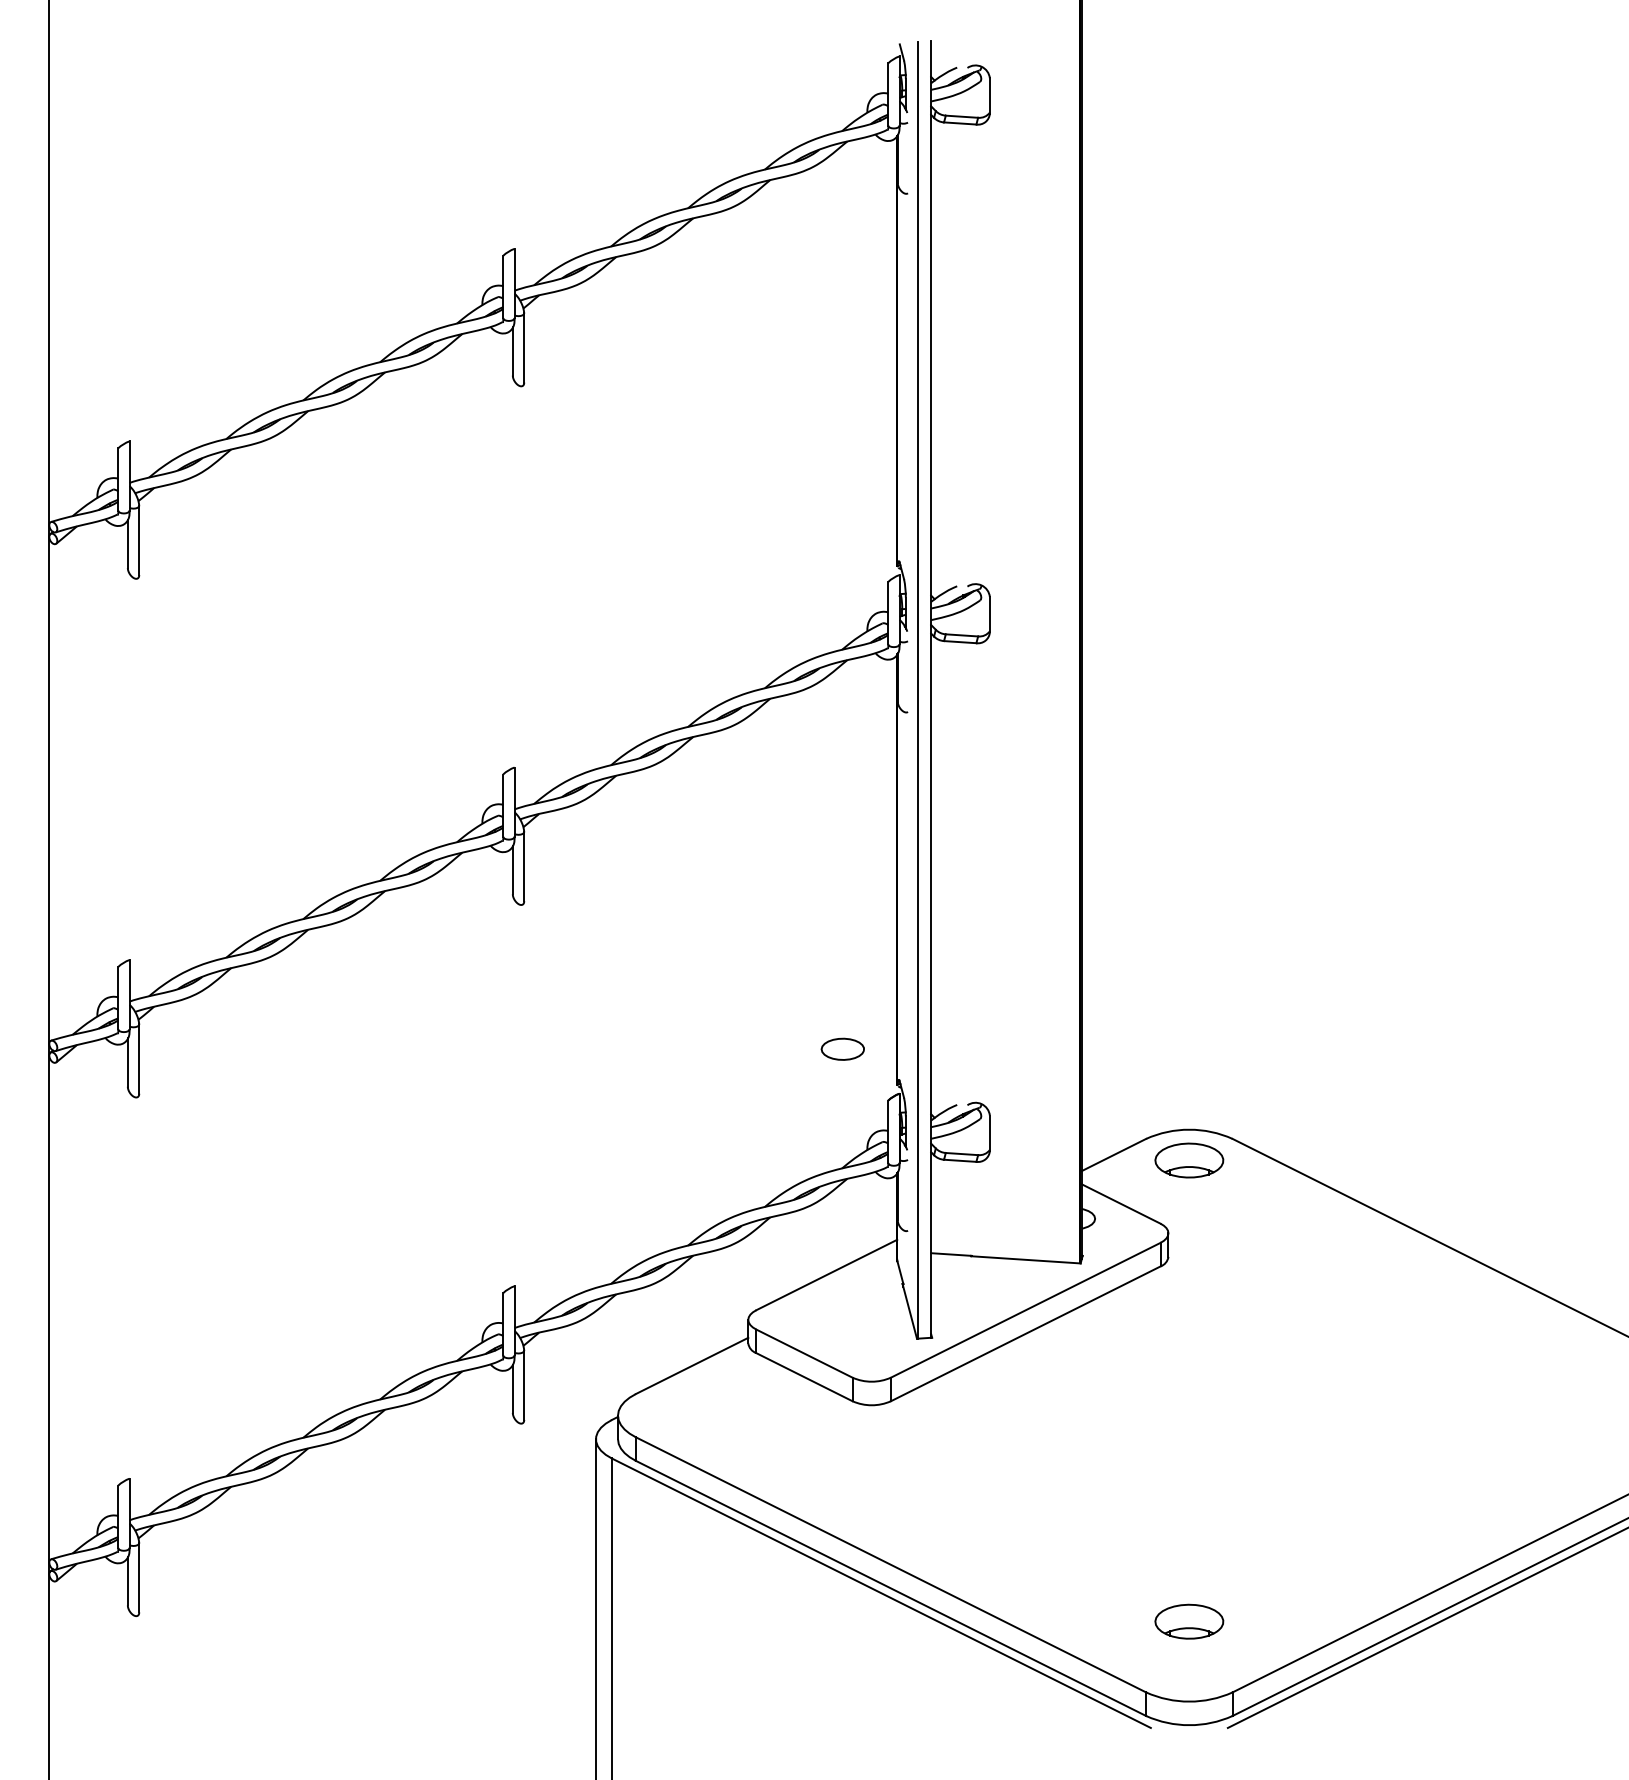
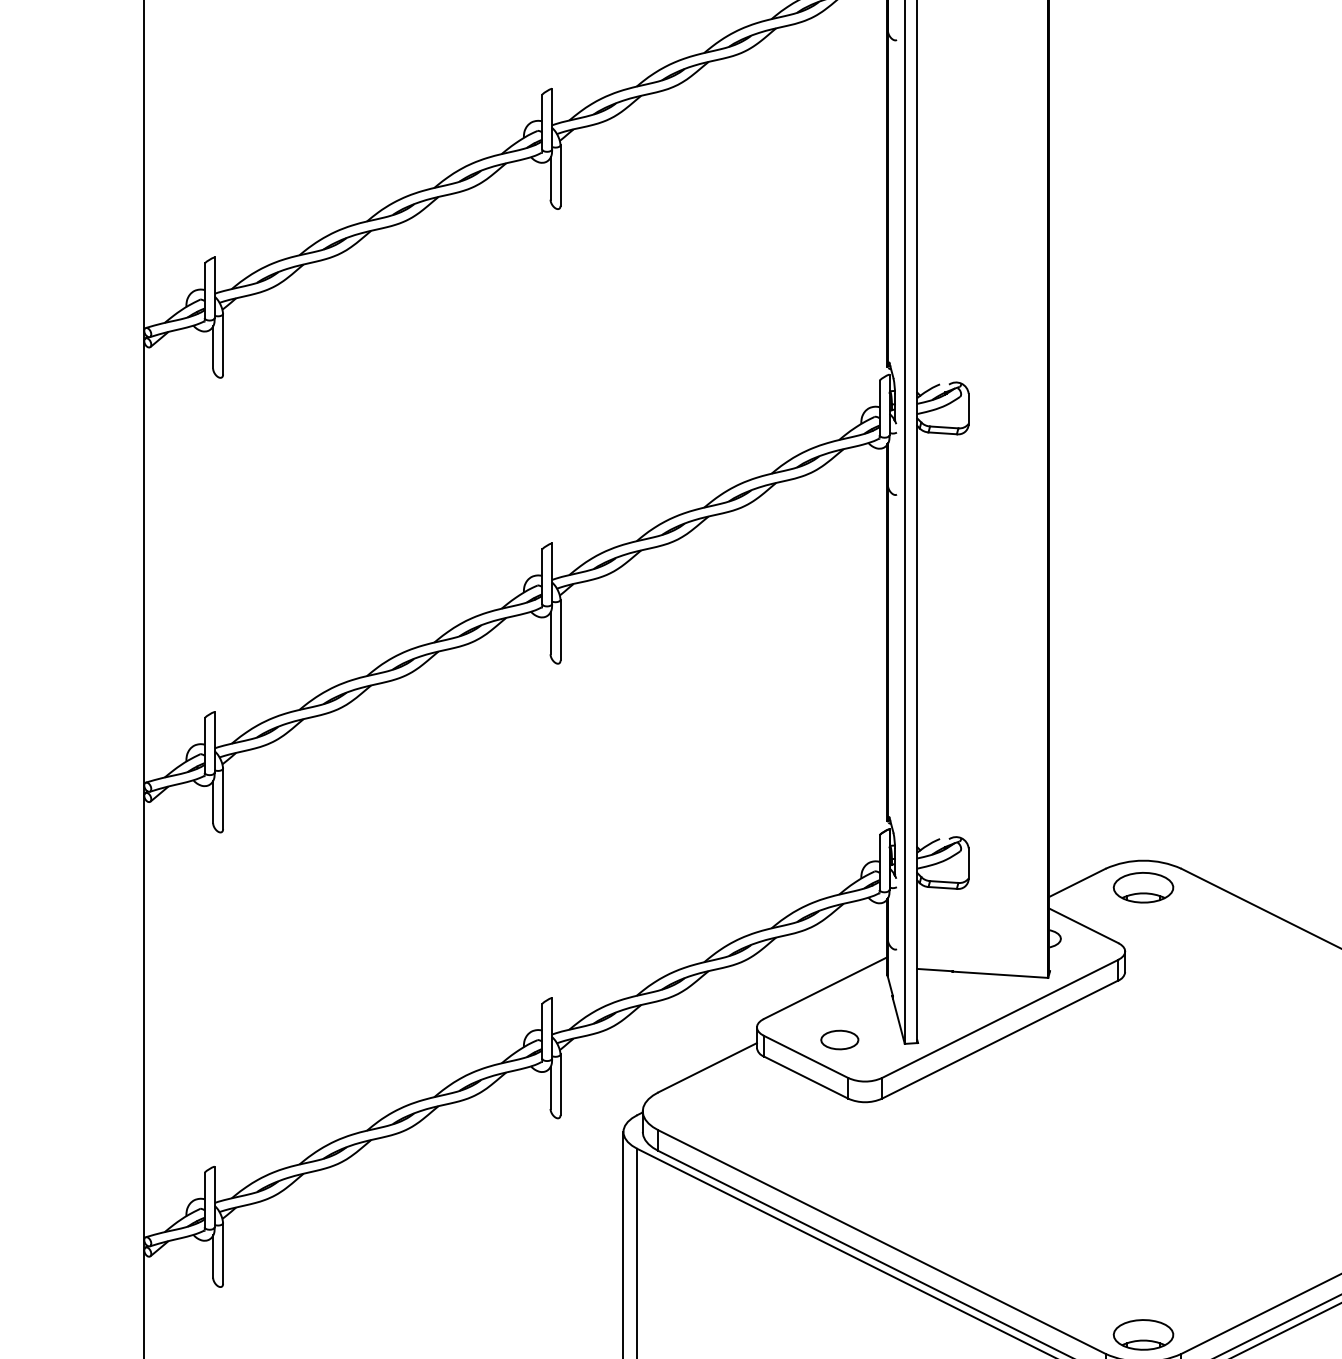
part: (842, 1048) -> (839, 1039), moved
part: (1189, 1621) -> (1143, 1334), moved

